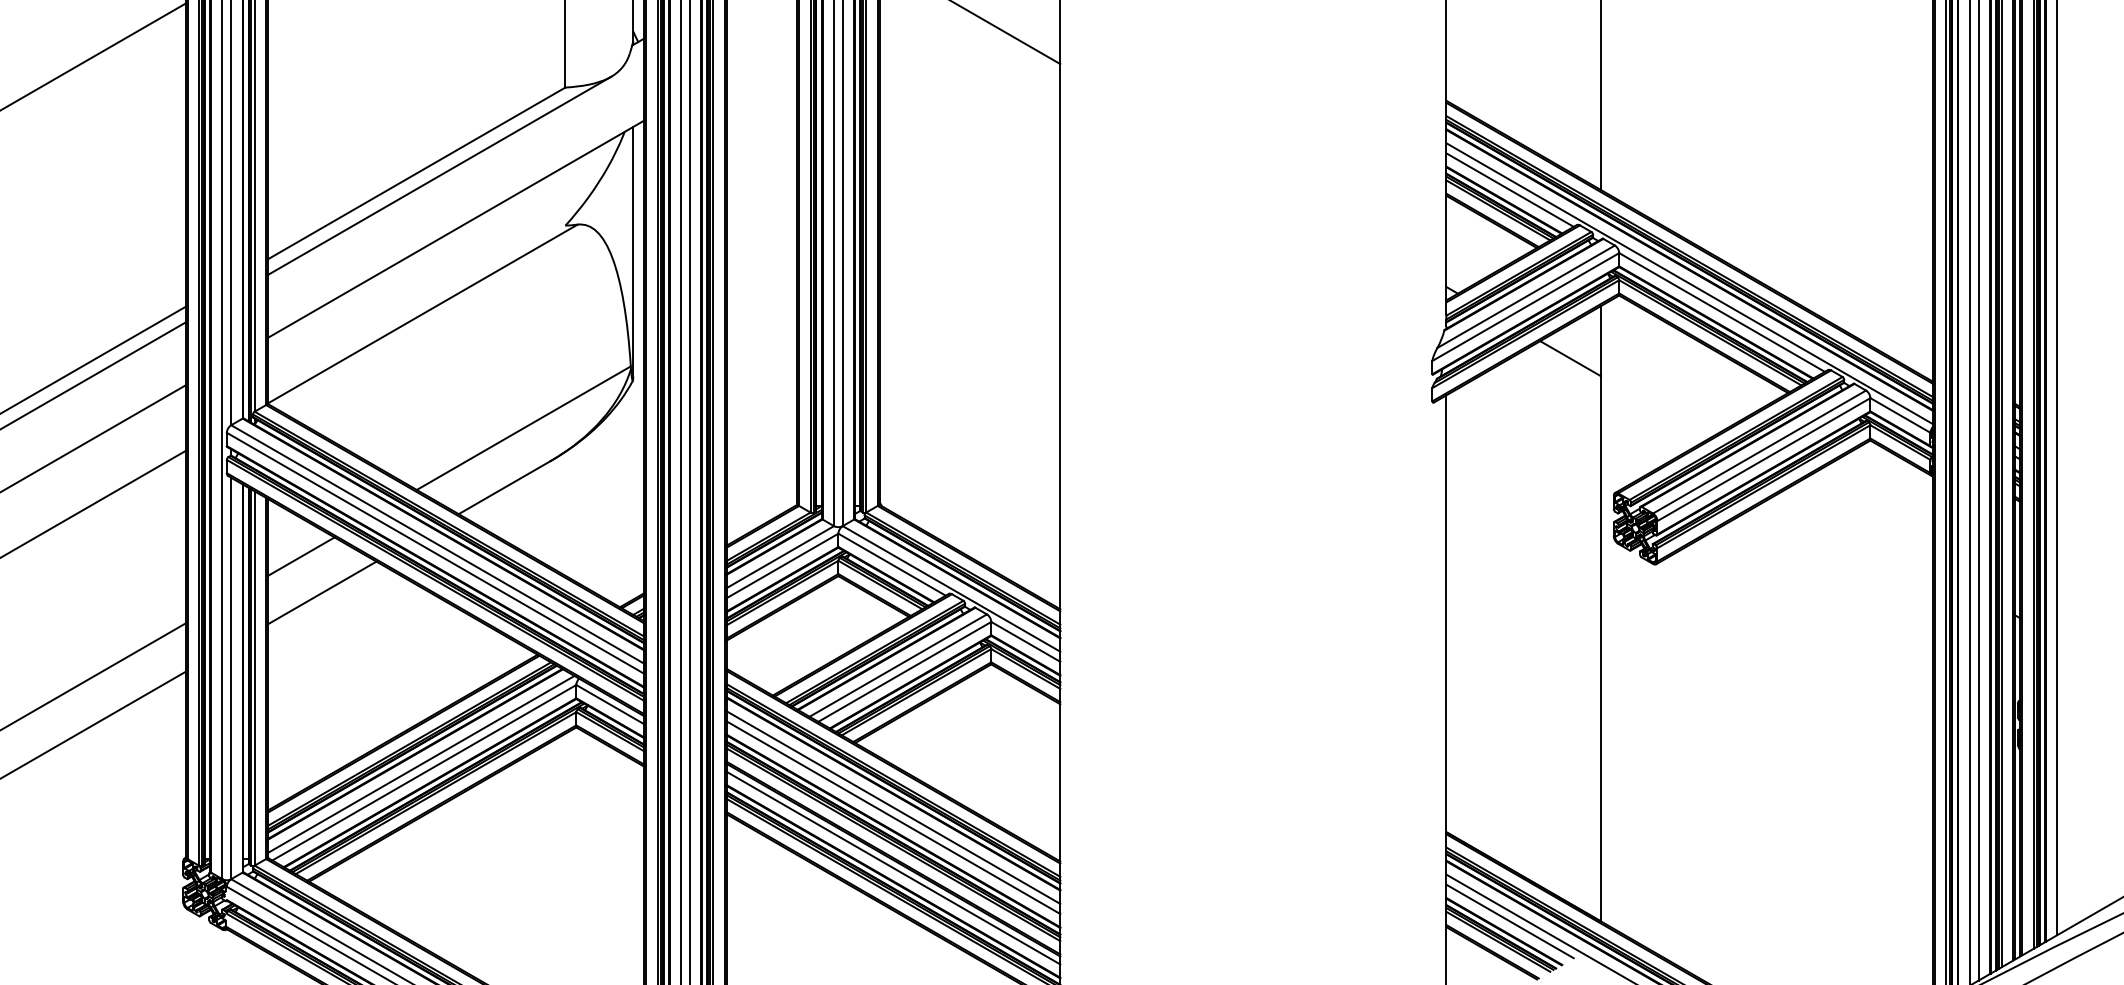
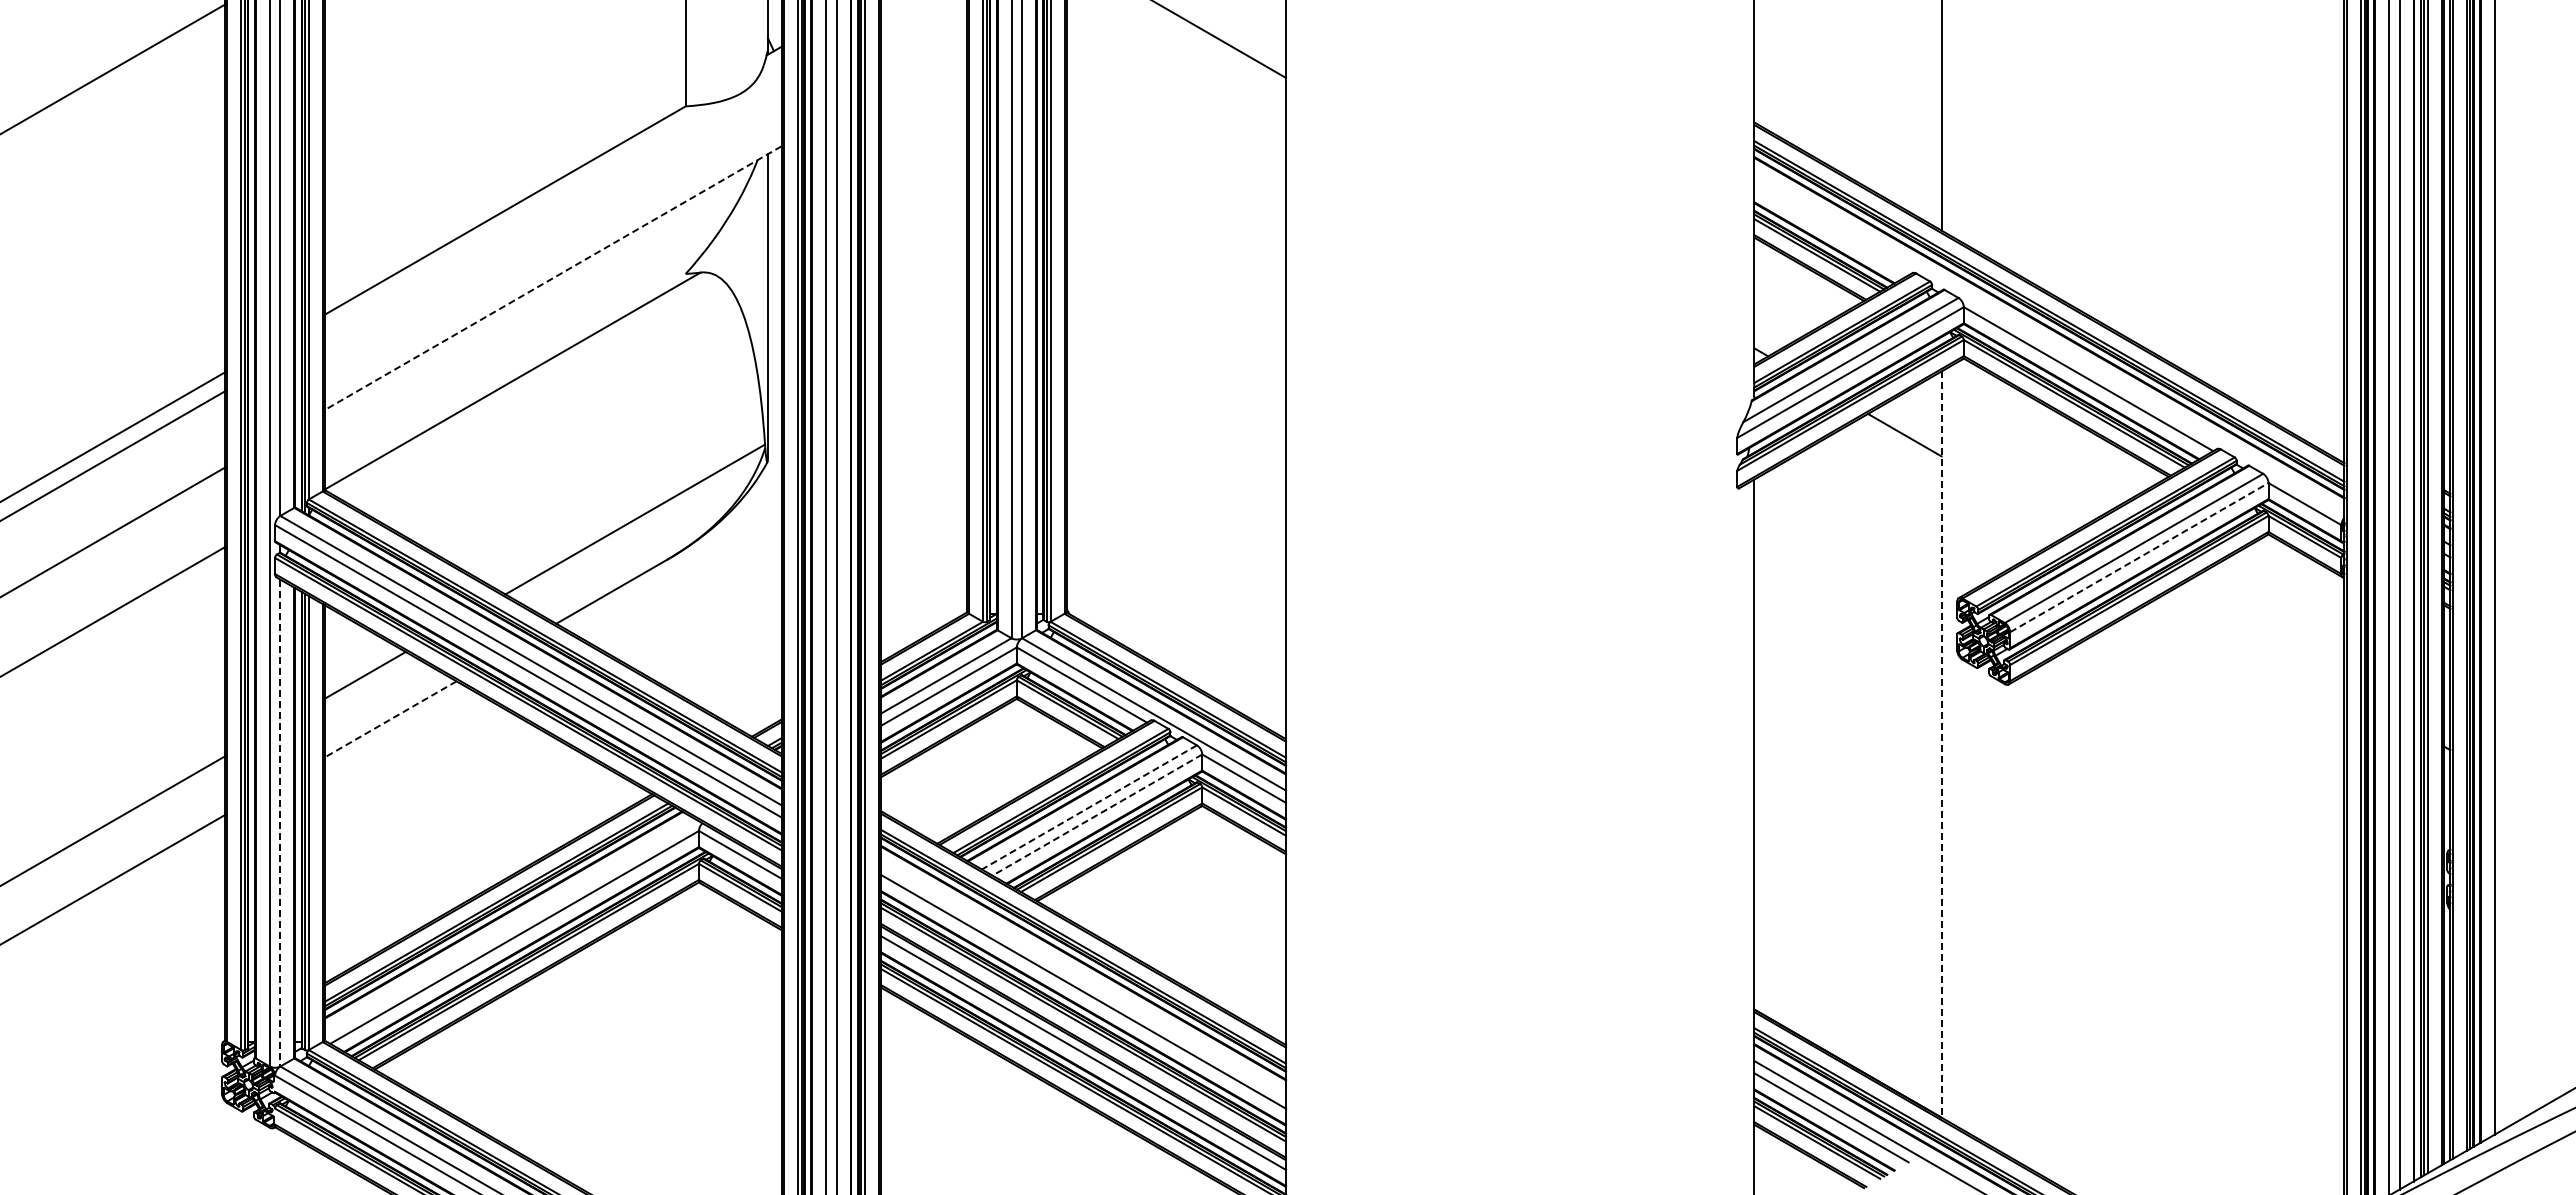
line: (439, 175) -> (532, 213), removed
line: (1510, 189) -> (1831, 230), removed
line: (456, 229) -> (553, 278), solid -> dashed
line: (1689, 283) -> (2049, 343), removed
line: (1764, 459) -> (2139, 557), solid -> dashed
line: (322, 593) -> (390, 719), solid -> dashed
line: (1600, 614) -> (1941, 745), solid -> dashed
line: (898, 665) -> (1089, 807), solid -> dashed
line: (904, 672) -> (1096, 815), solid -> dashed
line: (231, 678) -> (280, 823), solid -> dashed
line: (420, 764) -> (510, 927), removed
line: (893, 807) -> (1083, 979), removed

